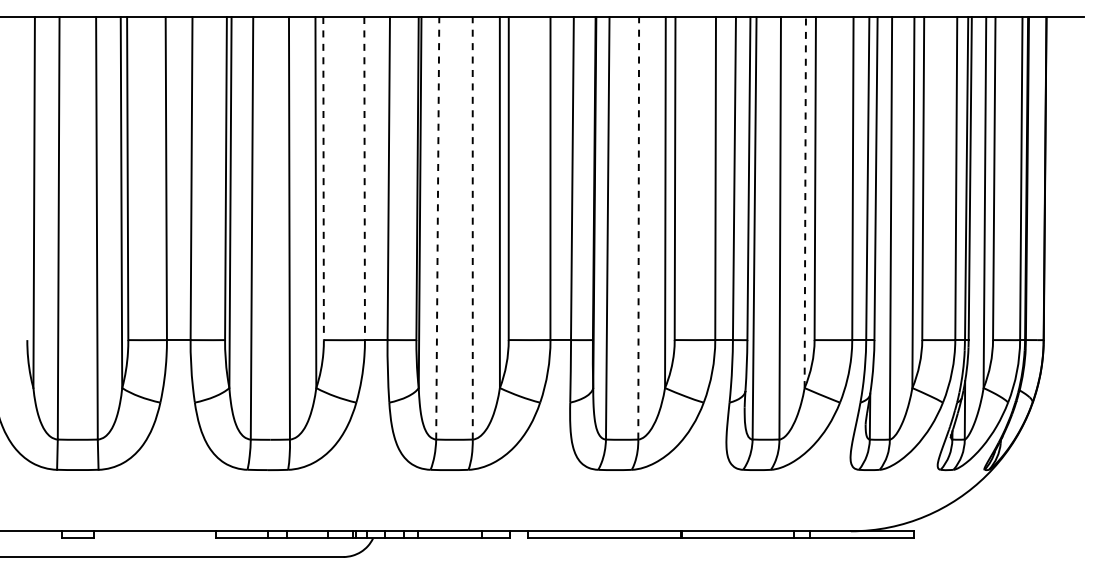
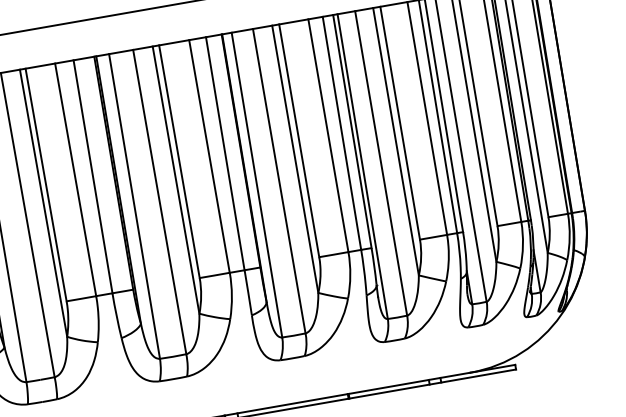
line: (323, 178) -> (46, 184), dashed -> solid
line: (364, 178) -> (75, 179), dashed -> solid
line: (805, 202) -> (396, 141), dashed -> solid
line: (437, 227) -> (134, 205), dashed -> solid
line: (472, 227) -> (159, 201), dashed -> solid
line: (638, 227) -> (279, 180), dashed -> solid

